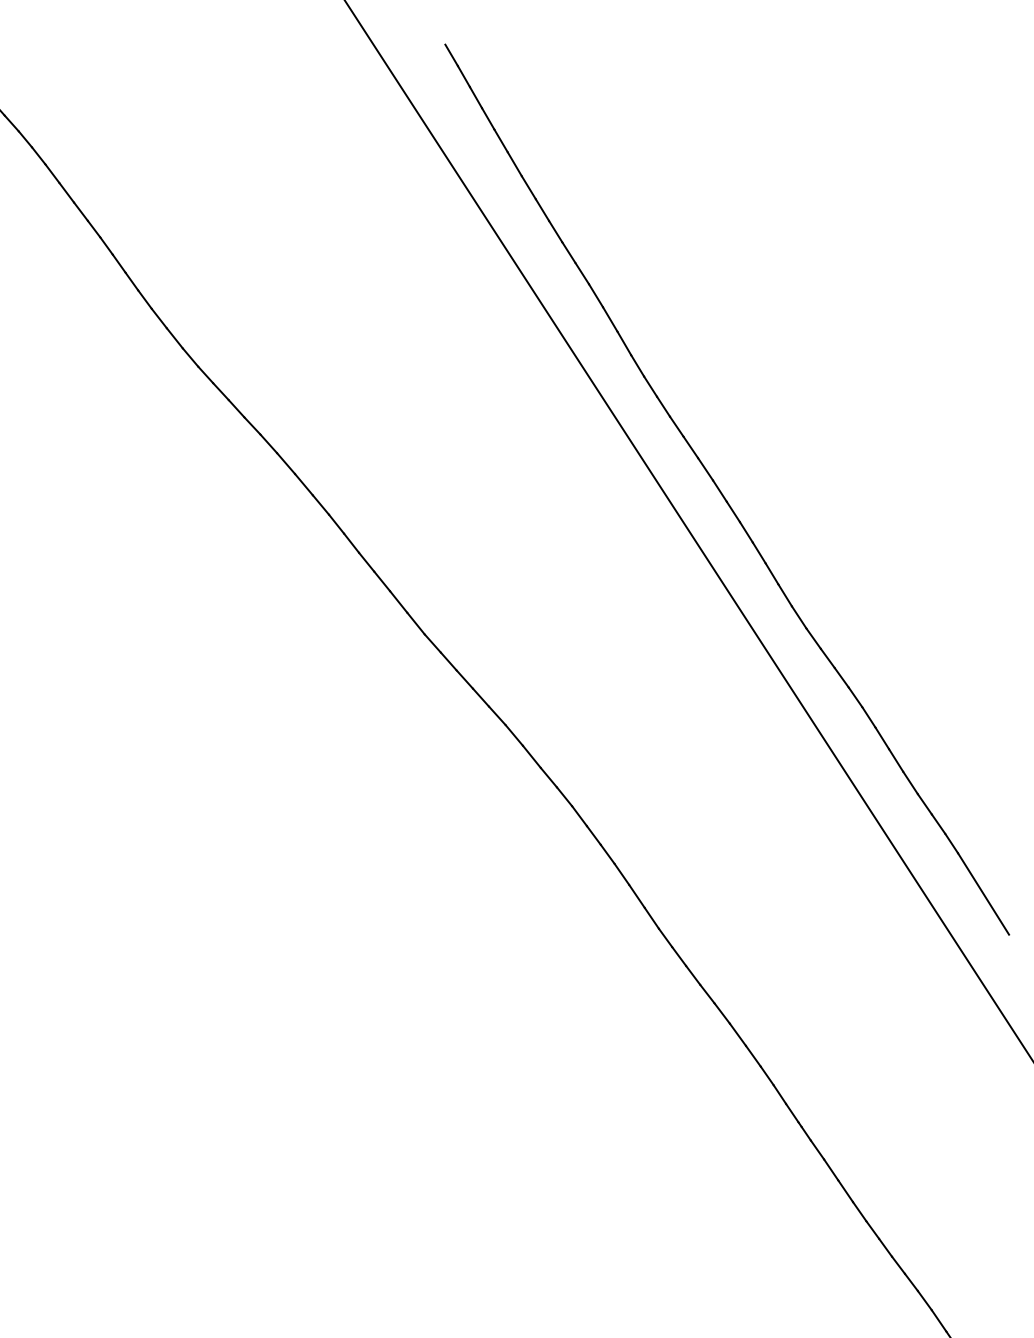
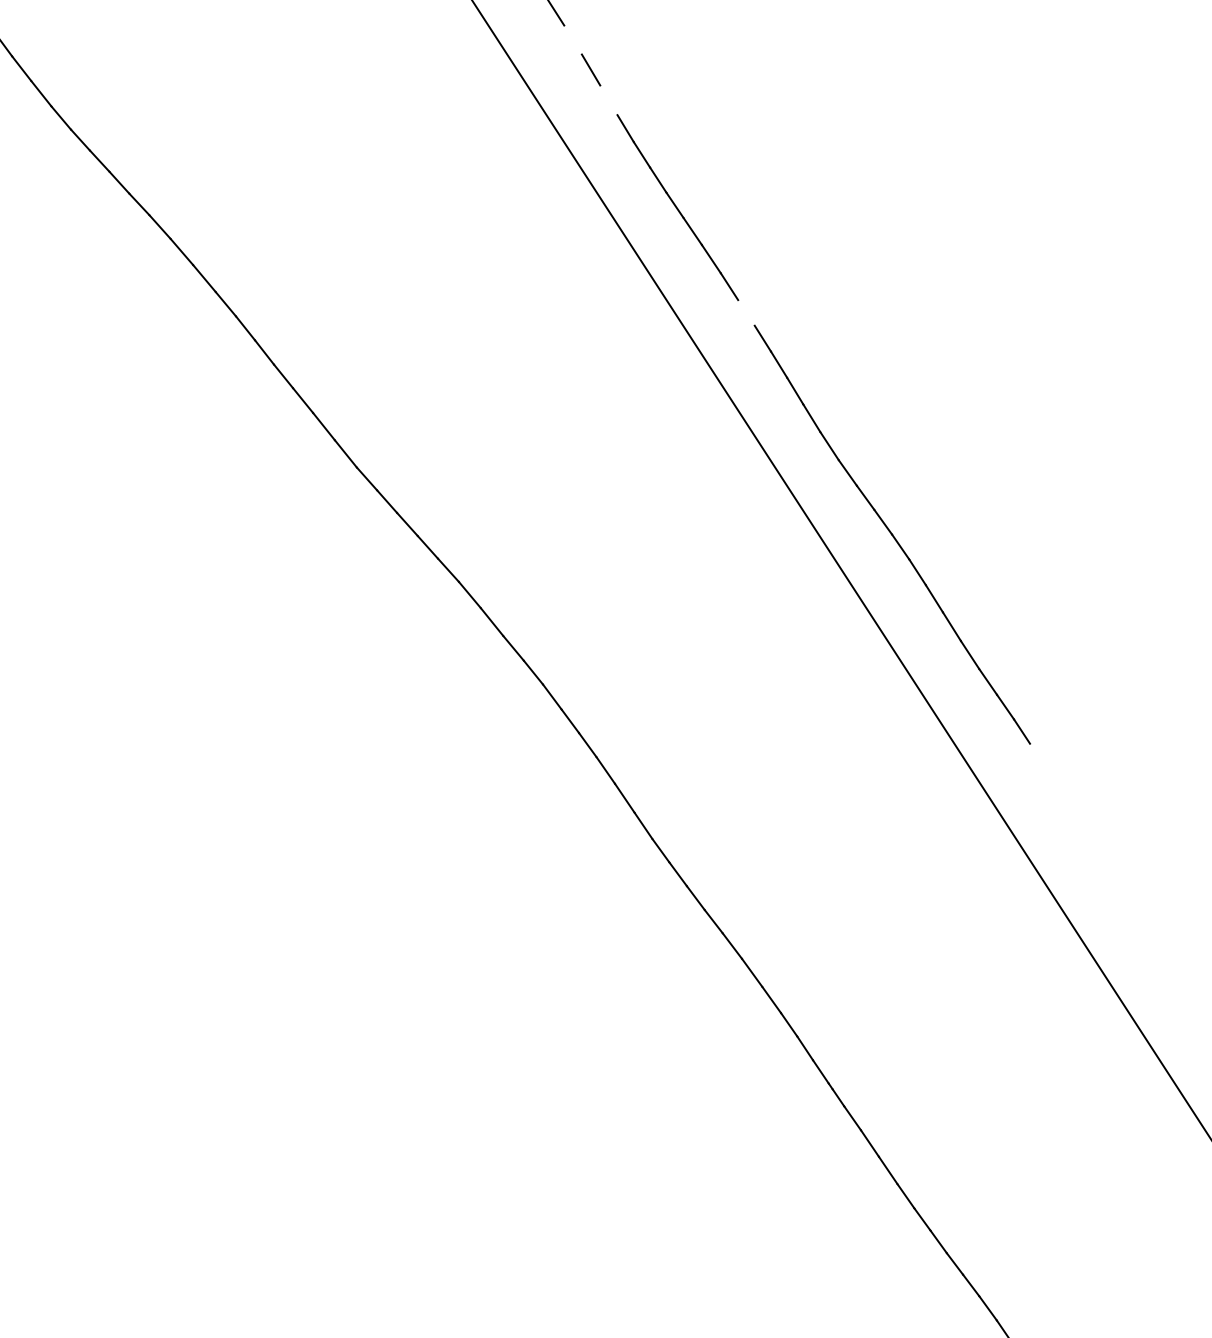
line: (596, 295) -> (573, 39), removed
line: (624, 343) -> (609, 100), removed
line: (732, 511) -> (745, 312), removed
line: (983, 893) -> (1062, 794), removed

